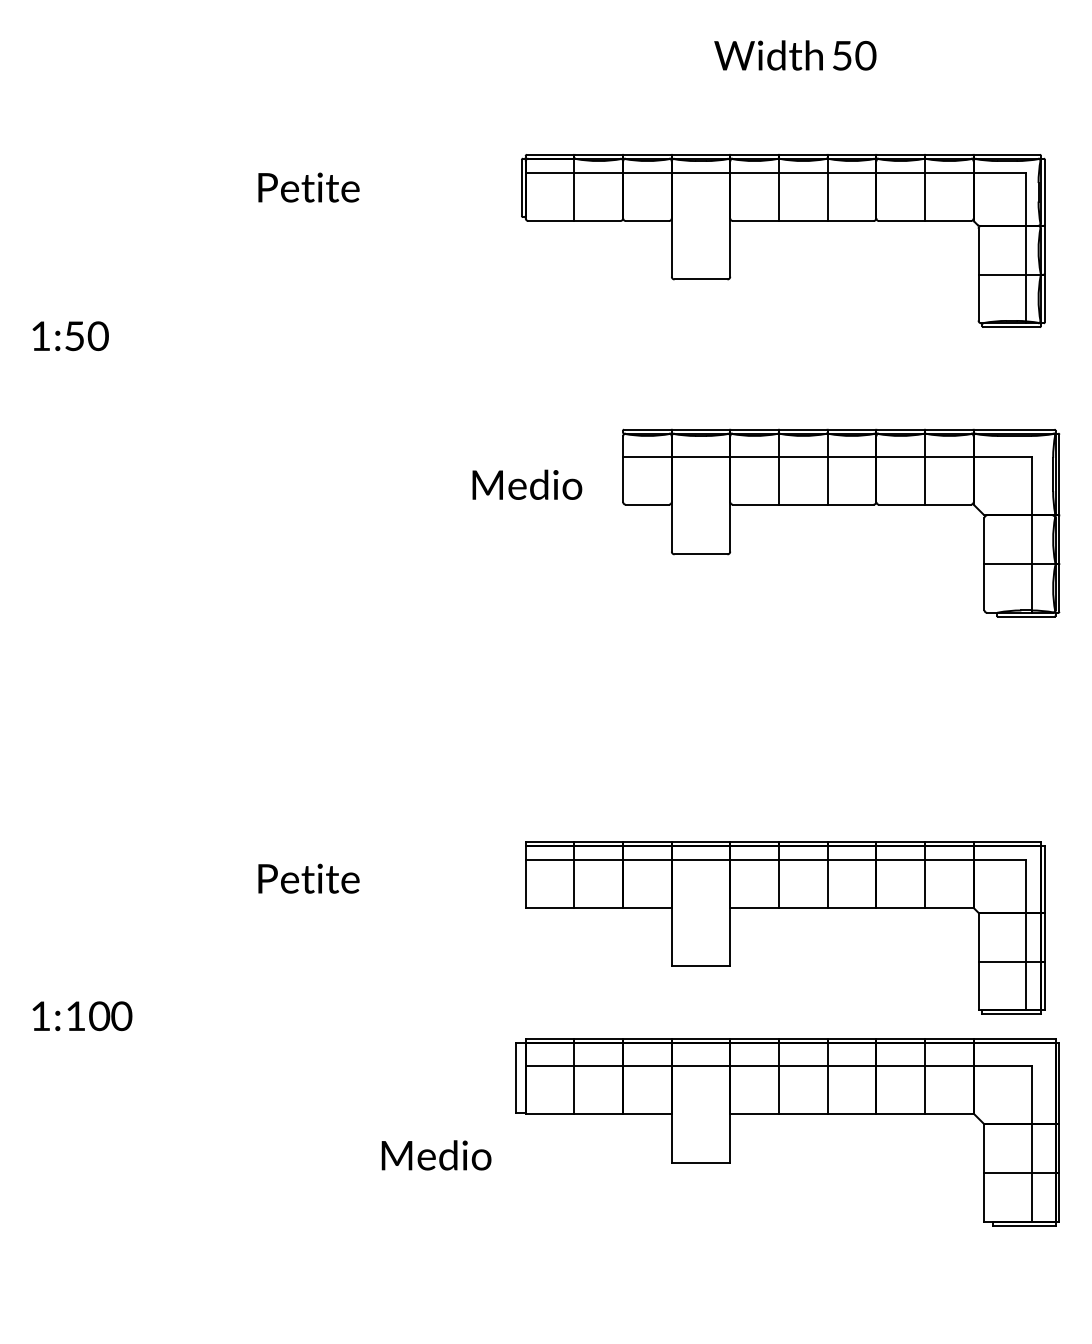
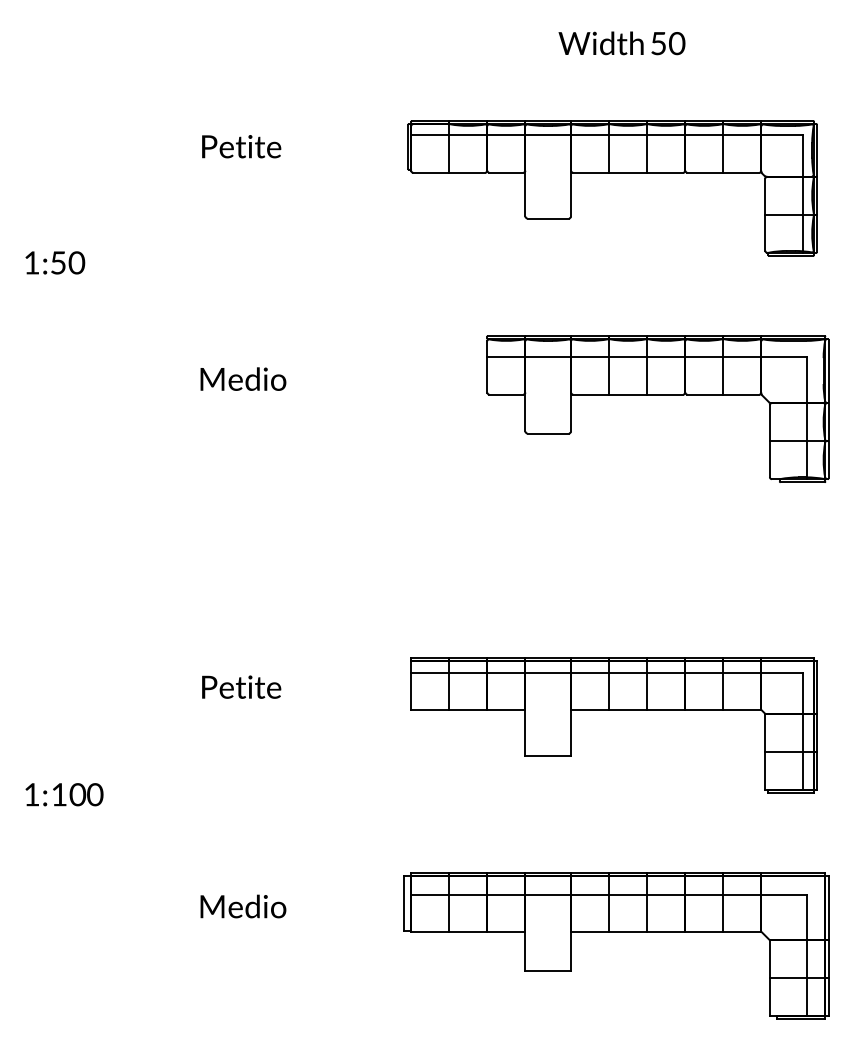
text: (527, 484) -> (243, 378), moved
part: (788, 1114) -> (616, 932), moved
text: (436, 1155) -> (243, 906), moved

